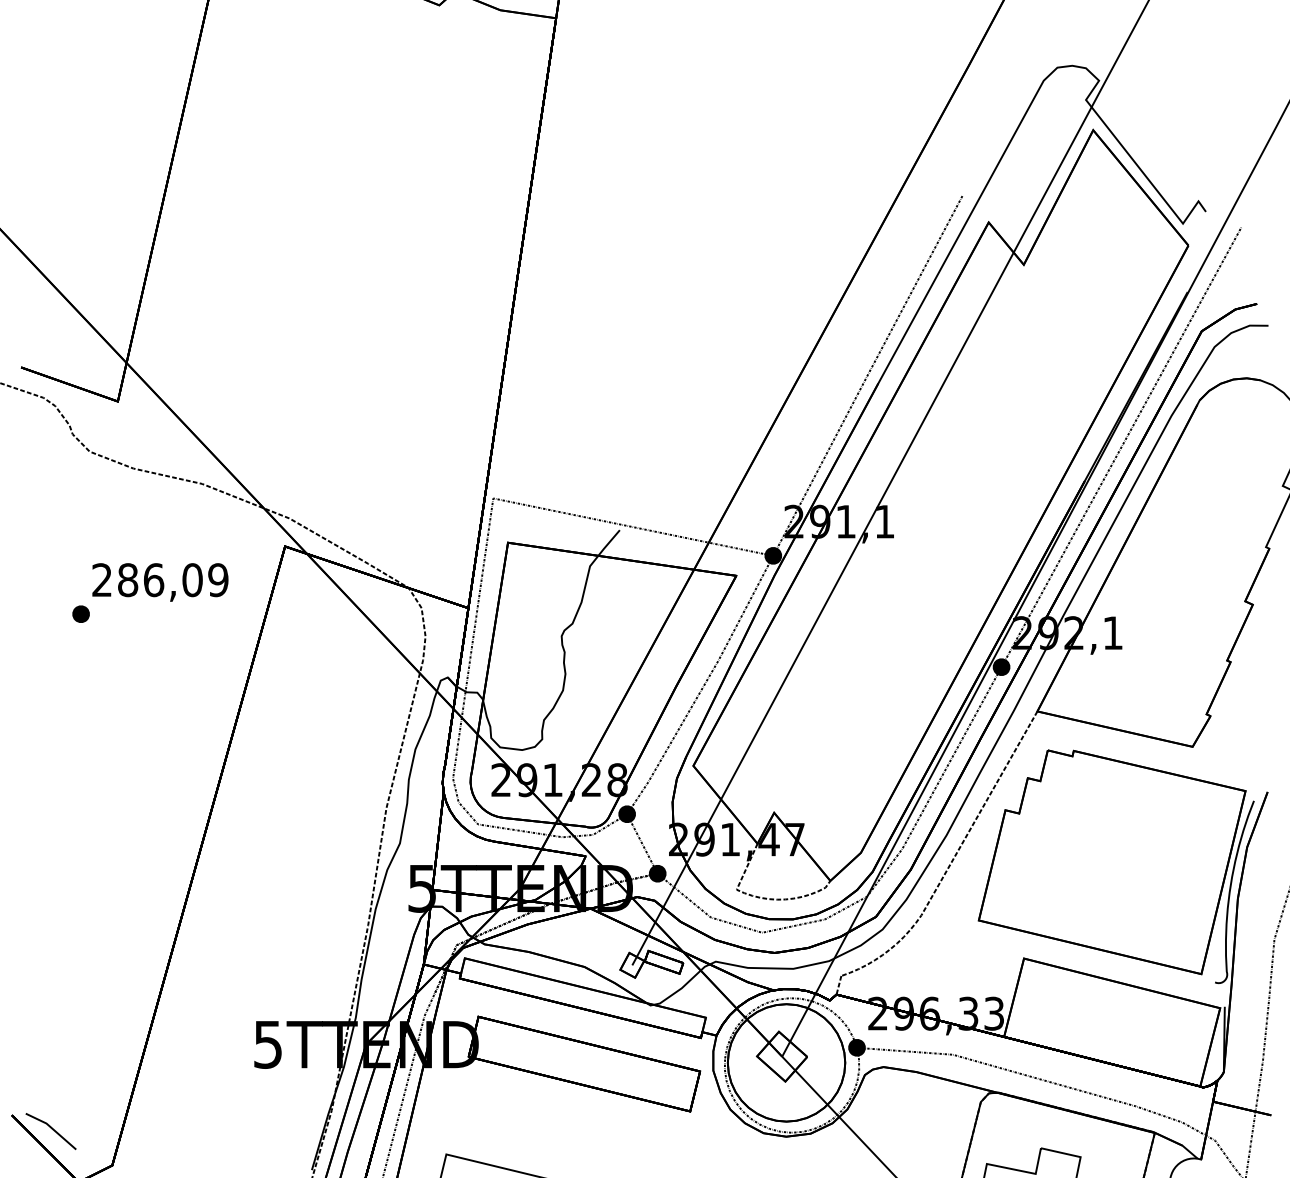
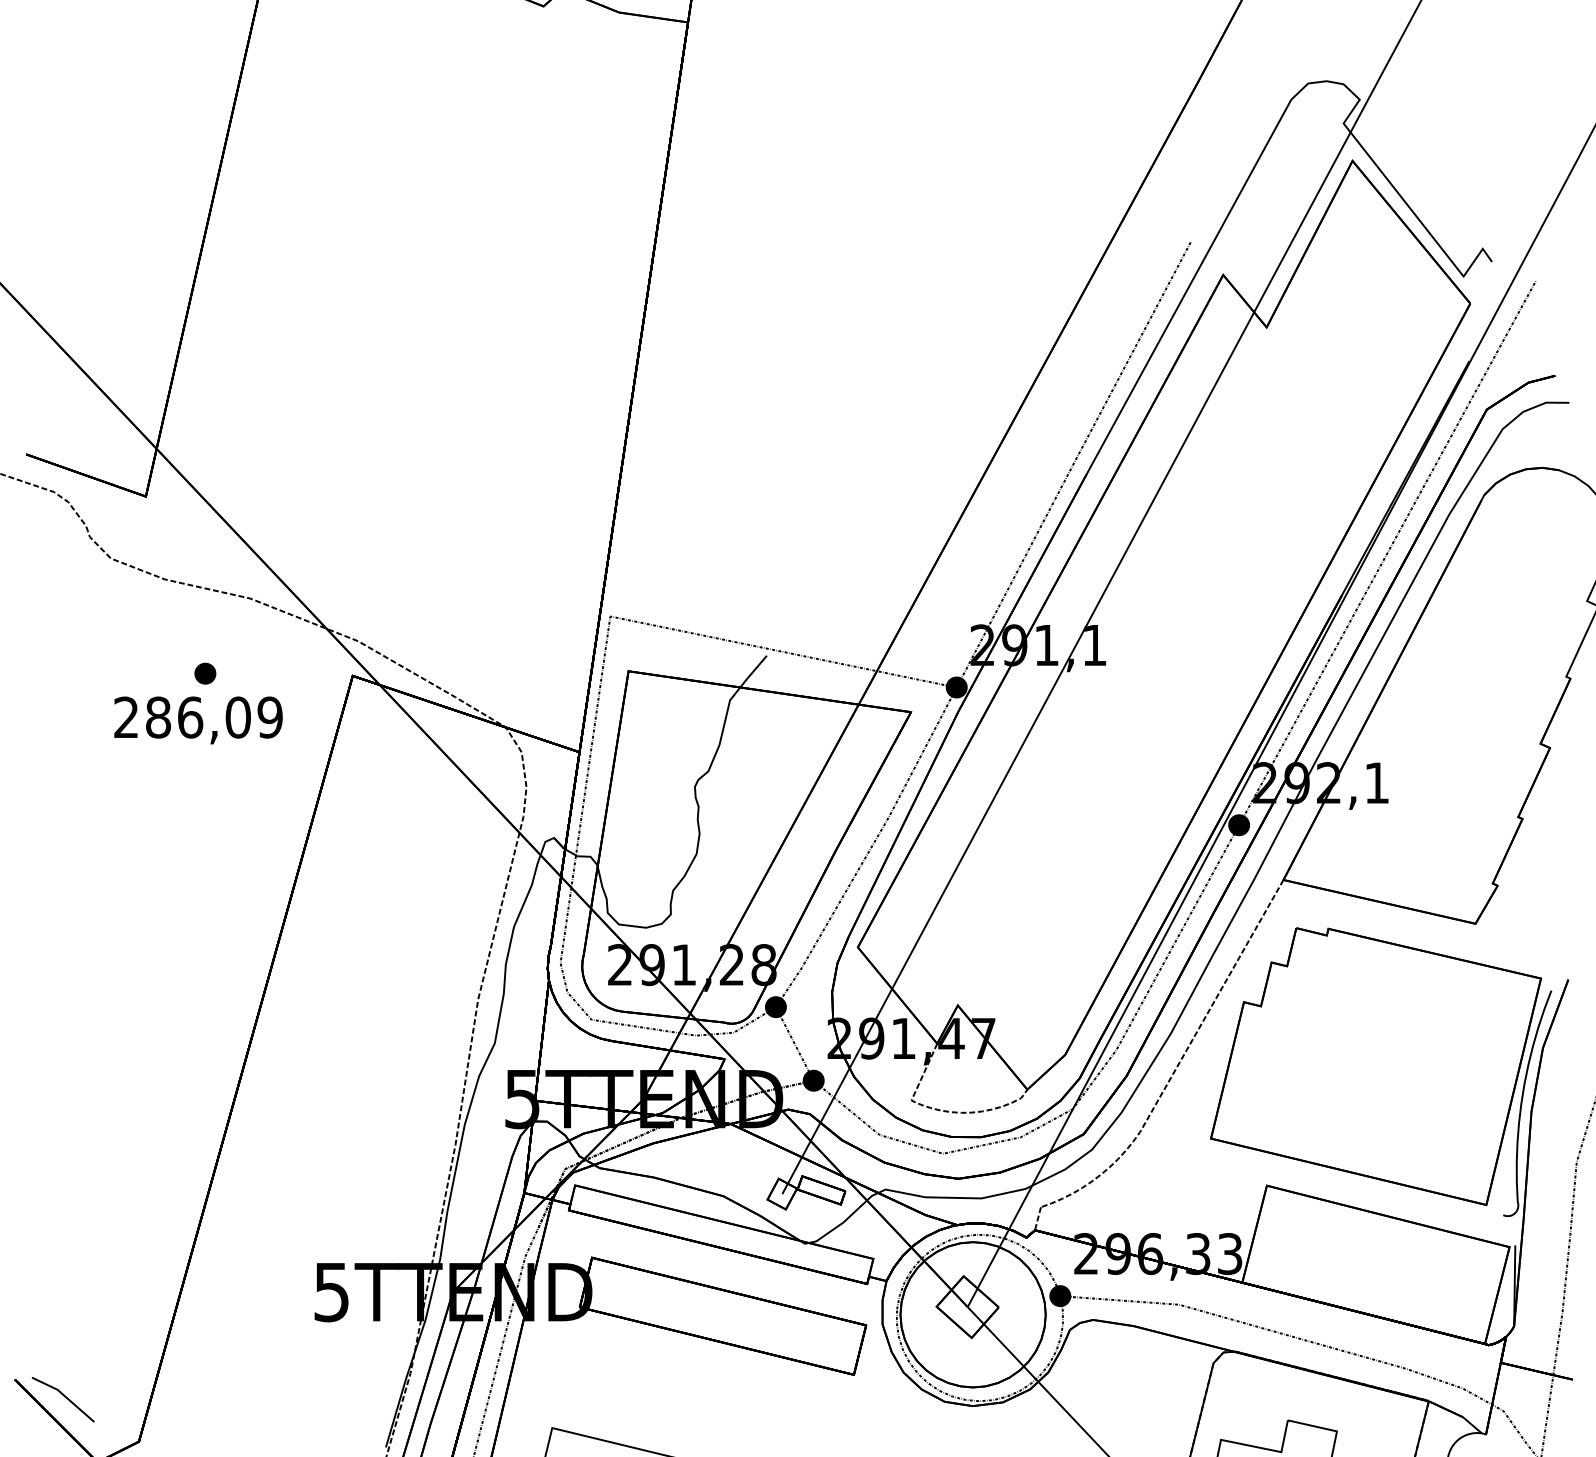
part: (81, 614) -> (205, 673), moved

